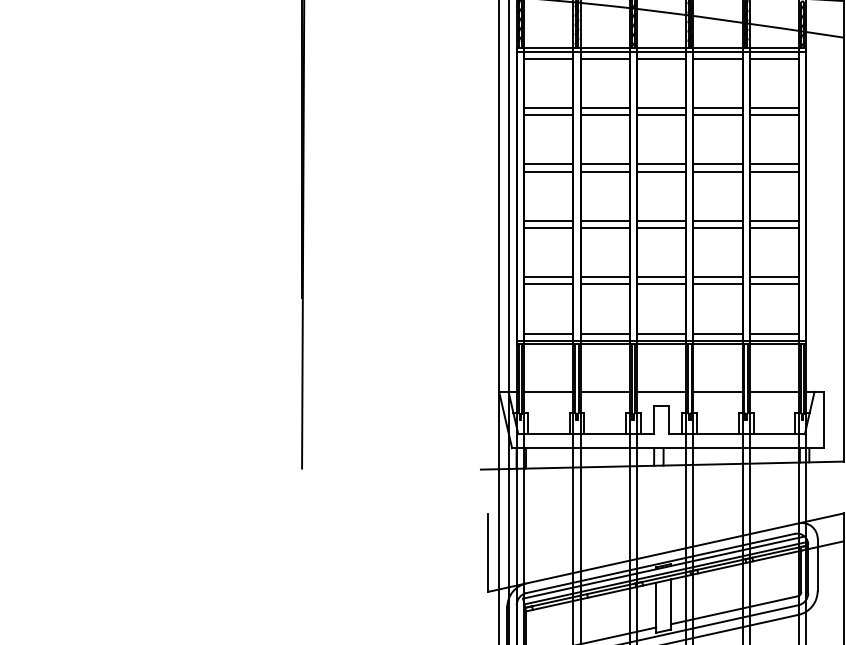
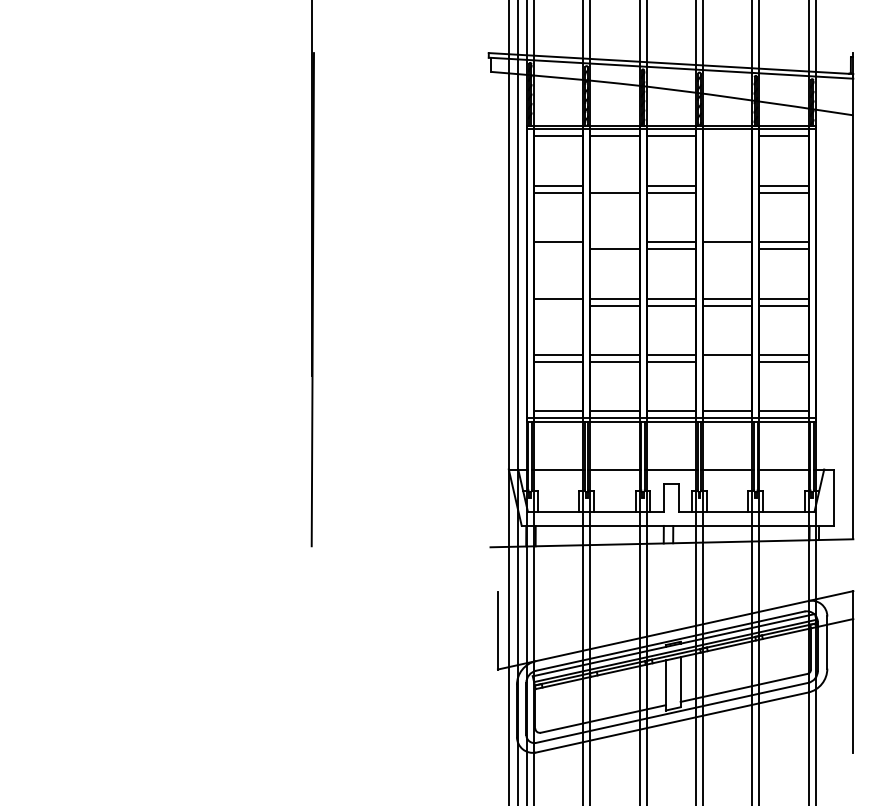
line: (717, 58) -> (727, 136), removed
line: (604, 107) -> (614, 185), removed
line: (717, 107) -> (727, 185), removed
line: (717, 114) -> (727, 192), removed
line: (604, 164) -> (614, 242), removed
line: (548, 171) -> (558, 249), removed
line: (717, 171) -> (727, 249), removed
line: (548, 227) -> (558, 305), removed
line: (717, 284) -> (727, 362), removed

